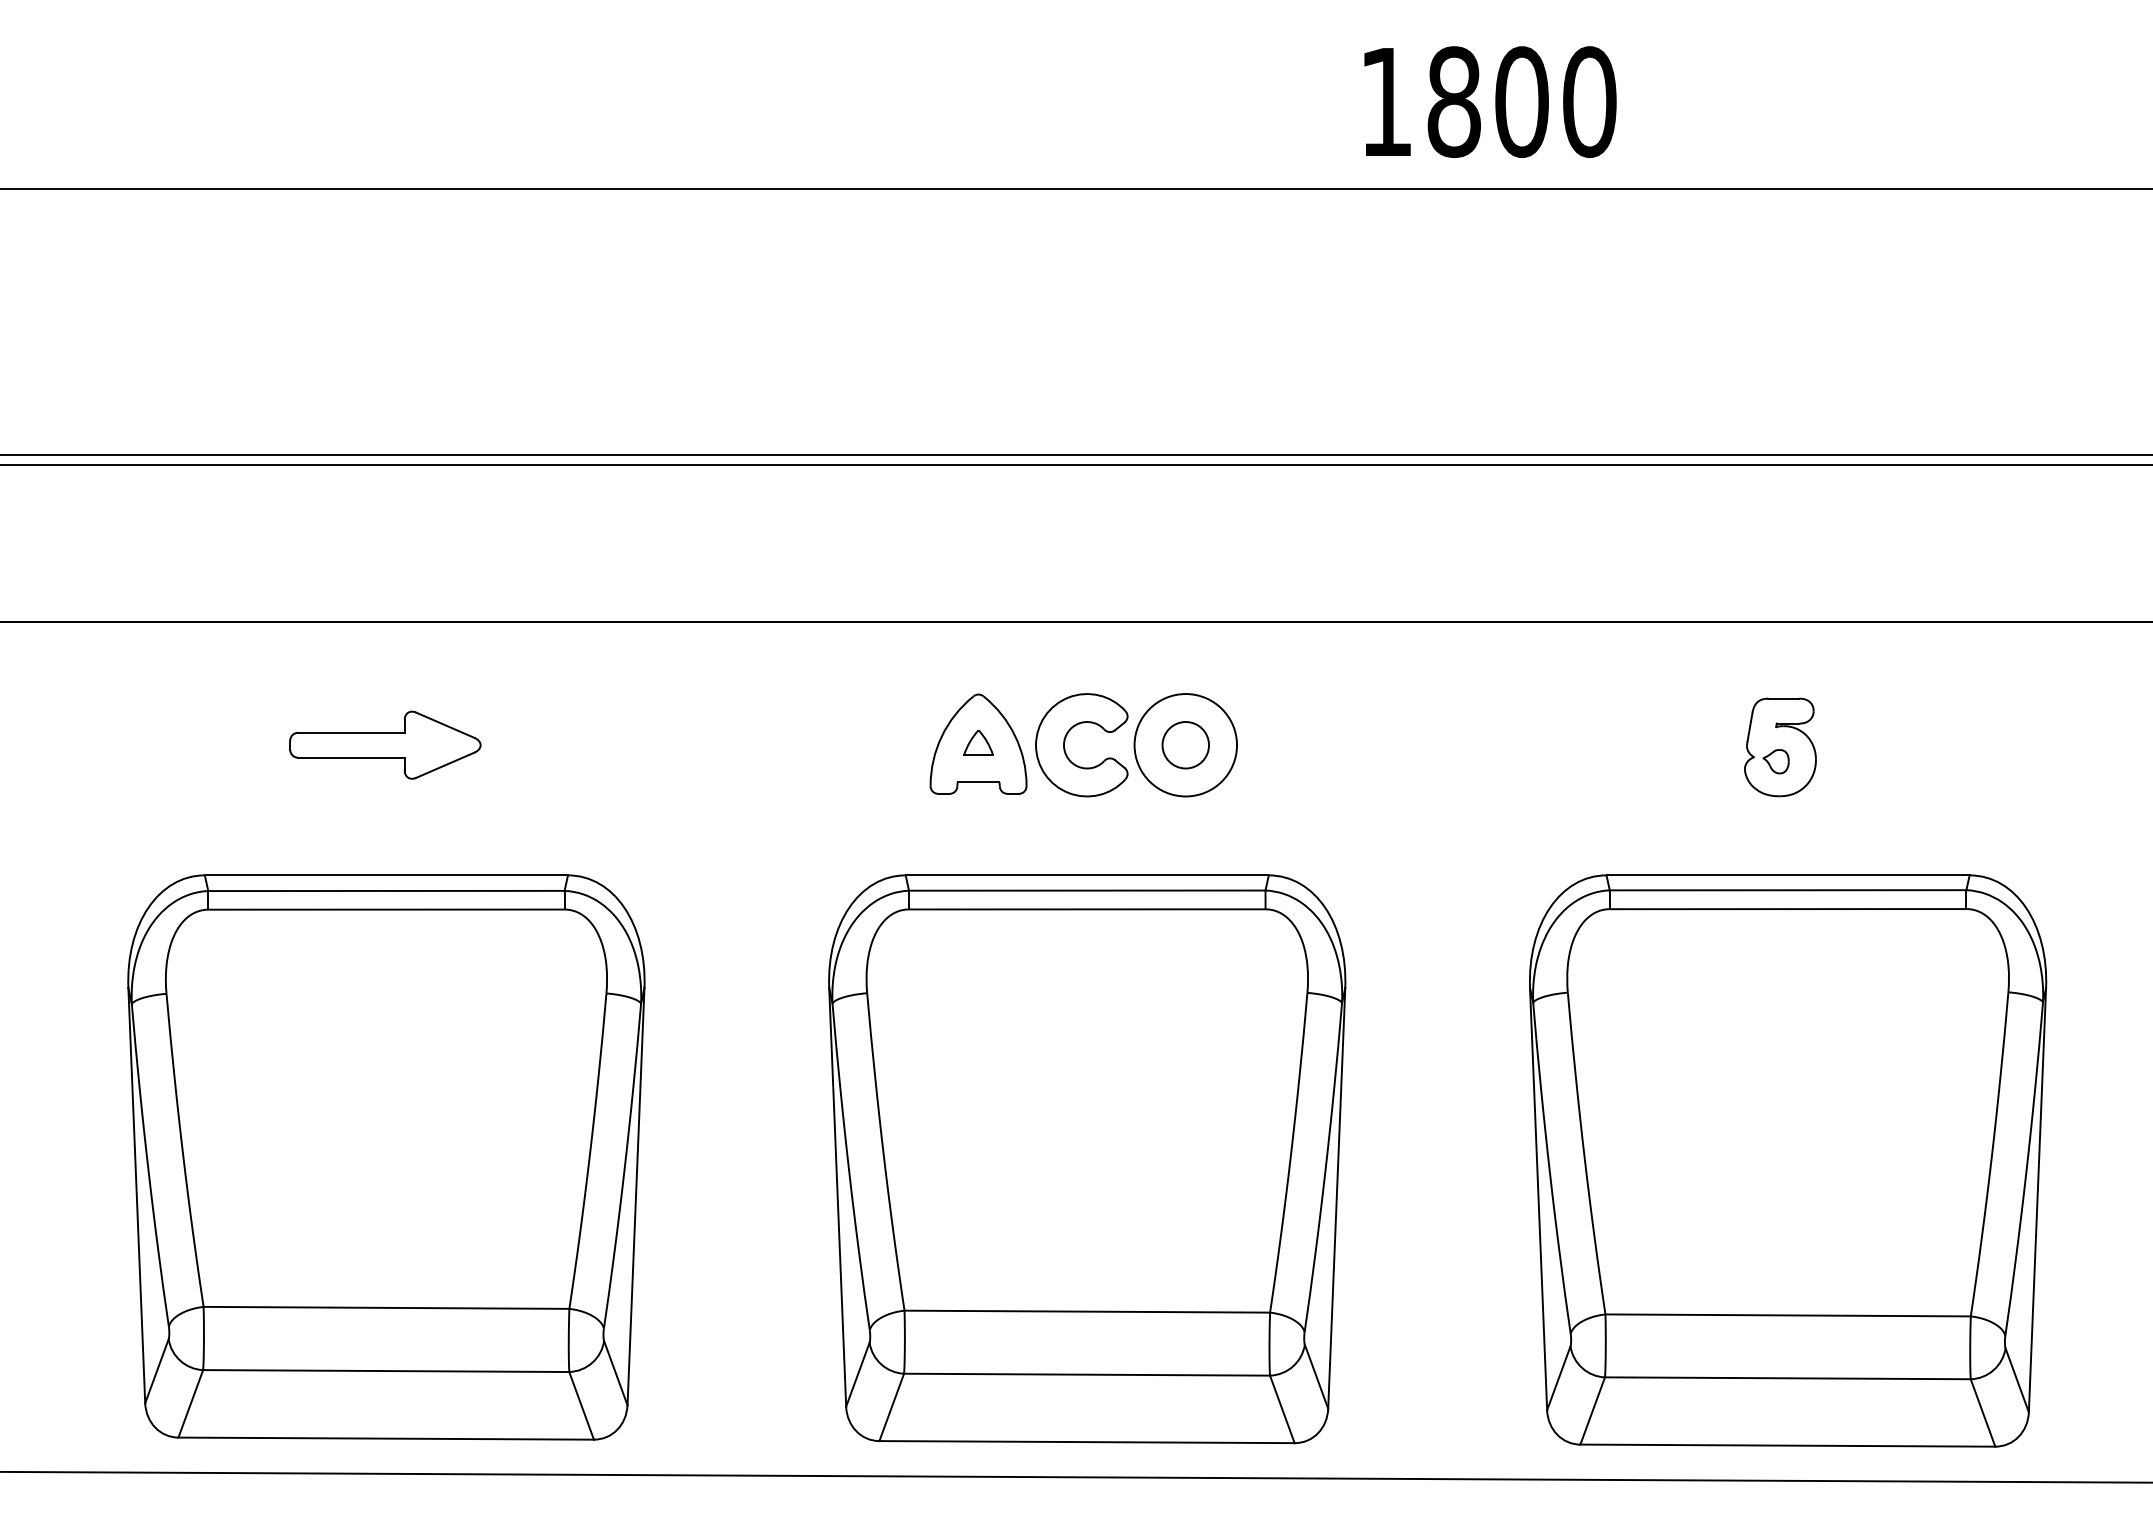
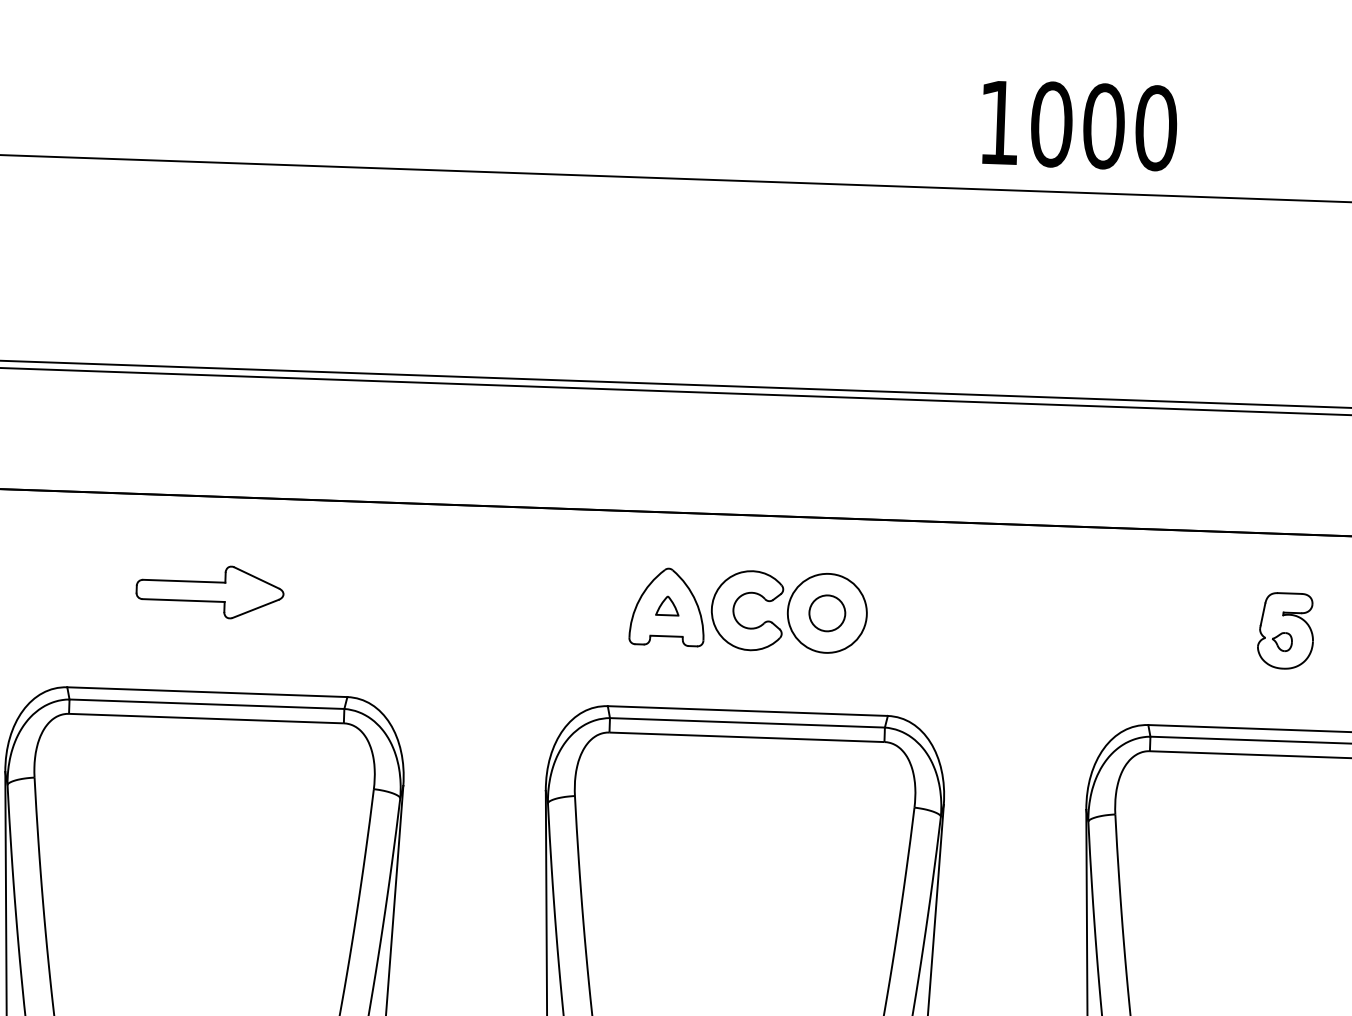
text: (1454, 101) -> (1051, 124), 1800 -> 1000

